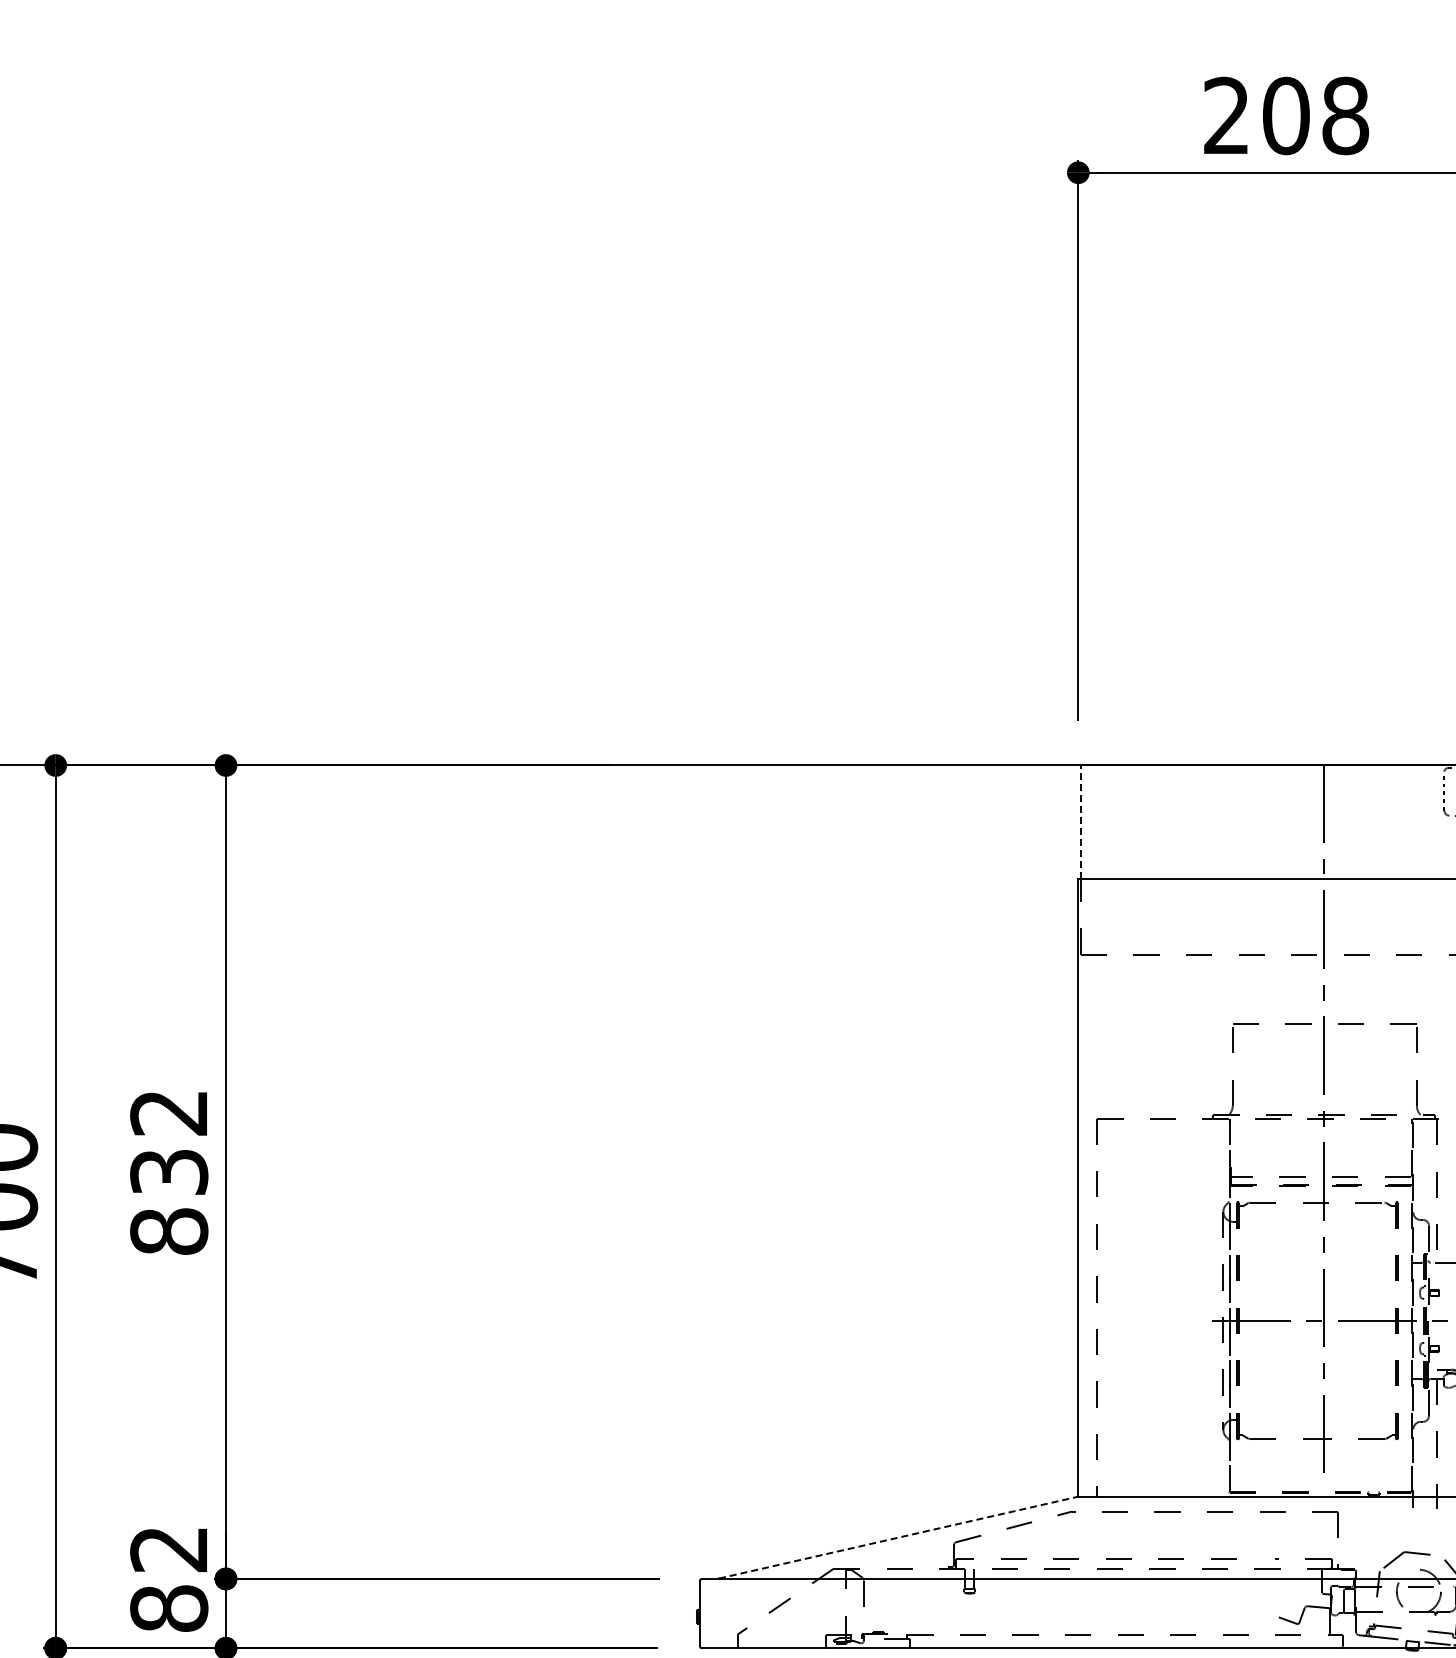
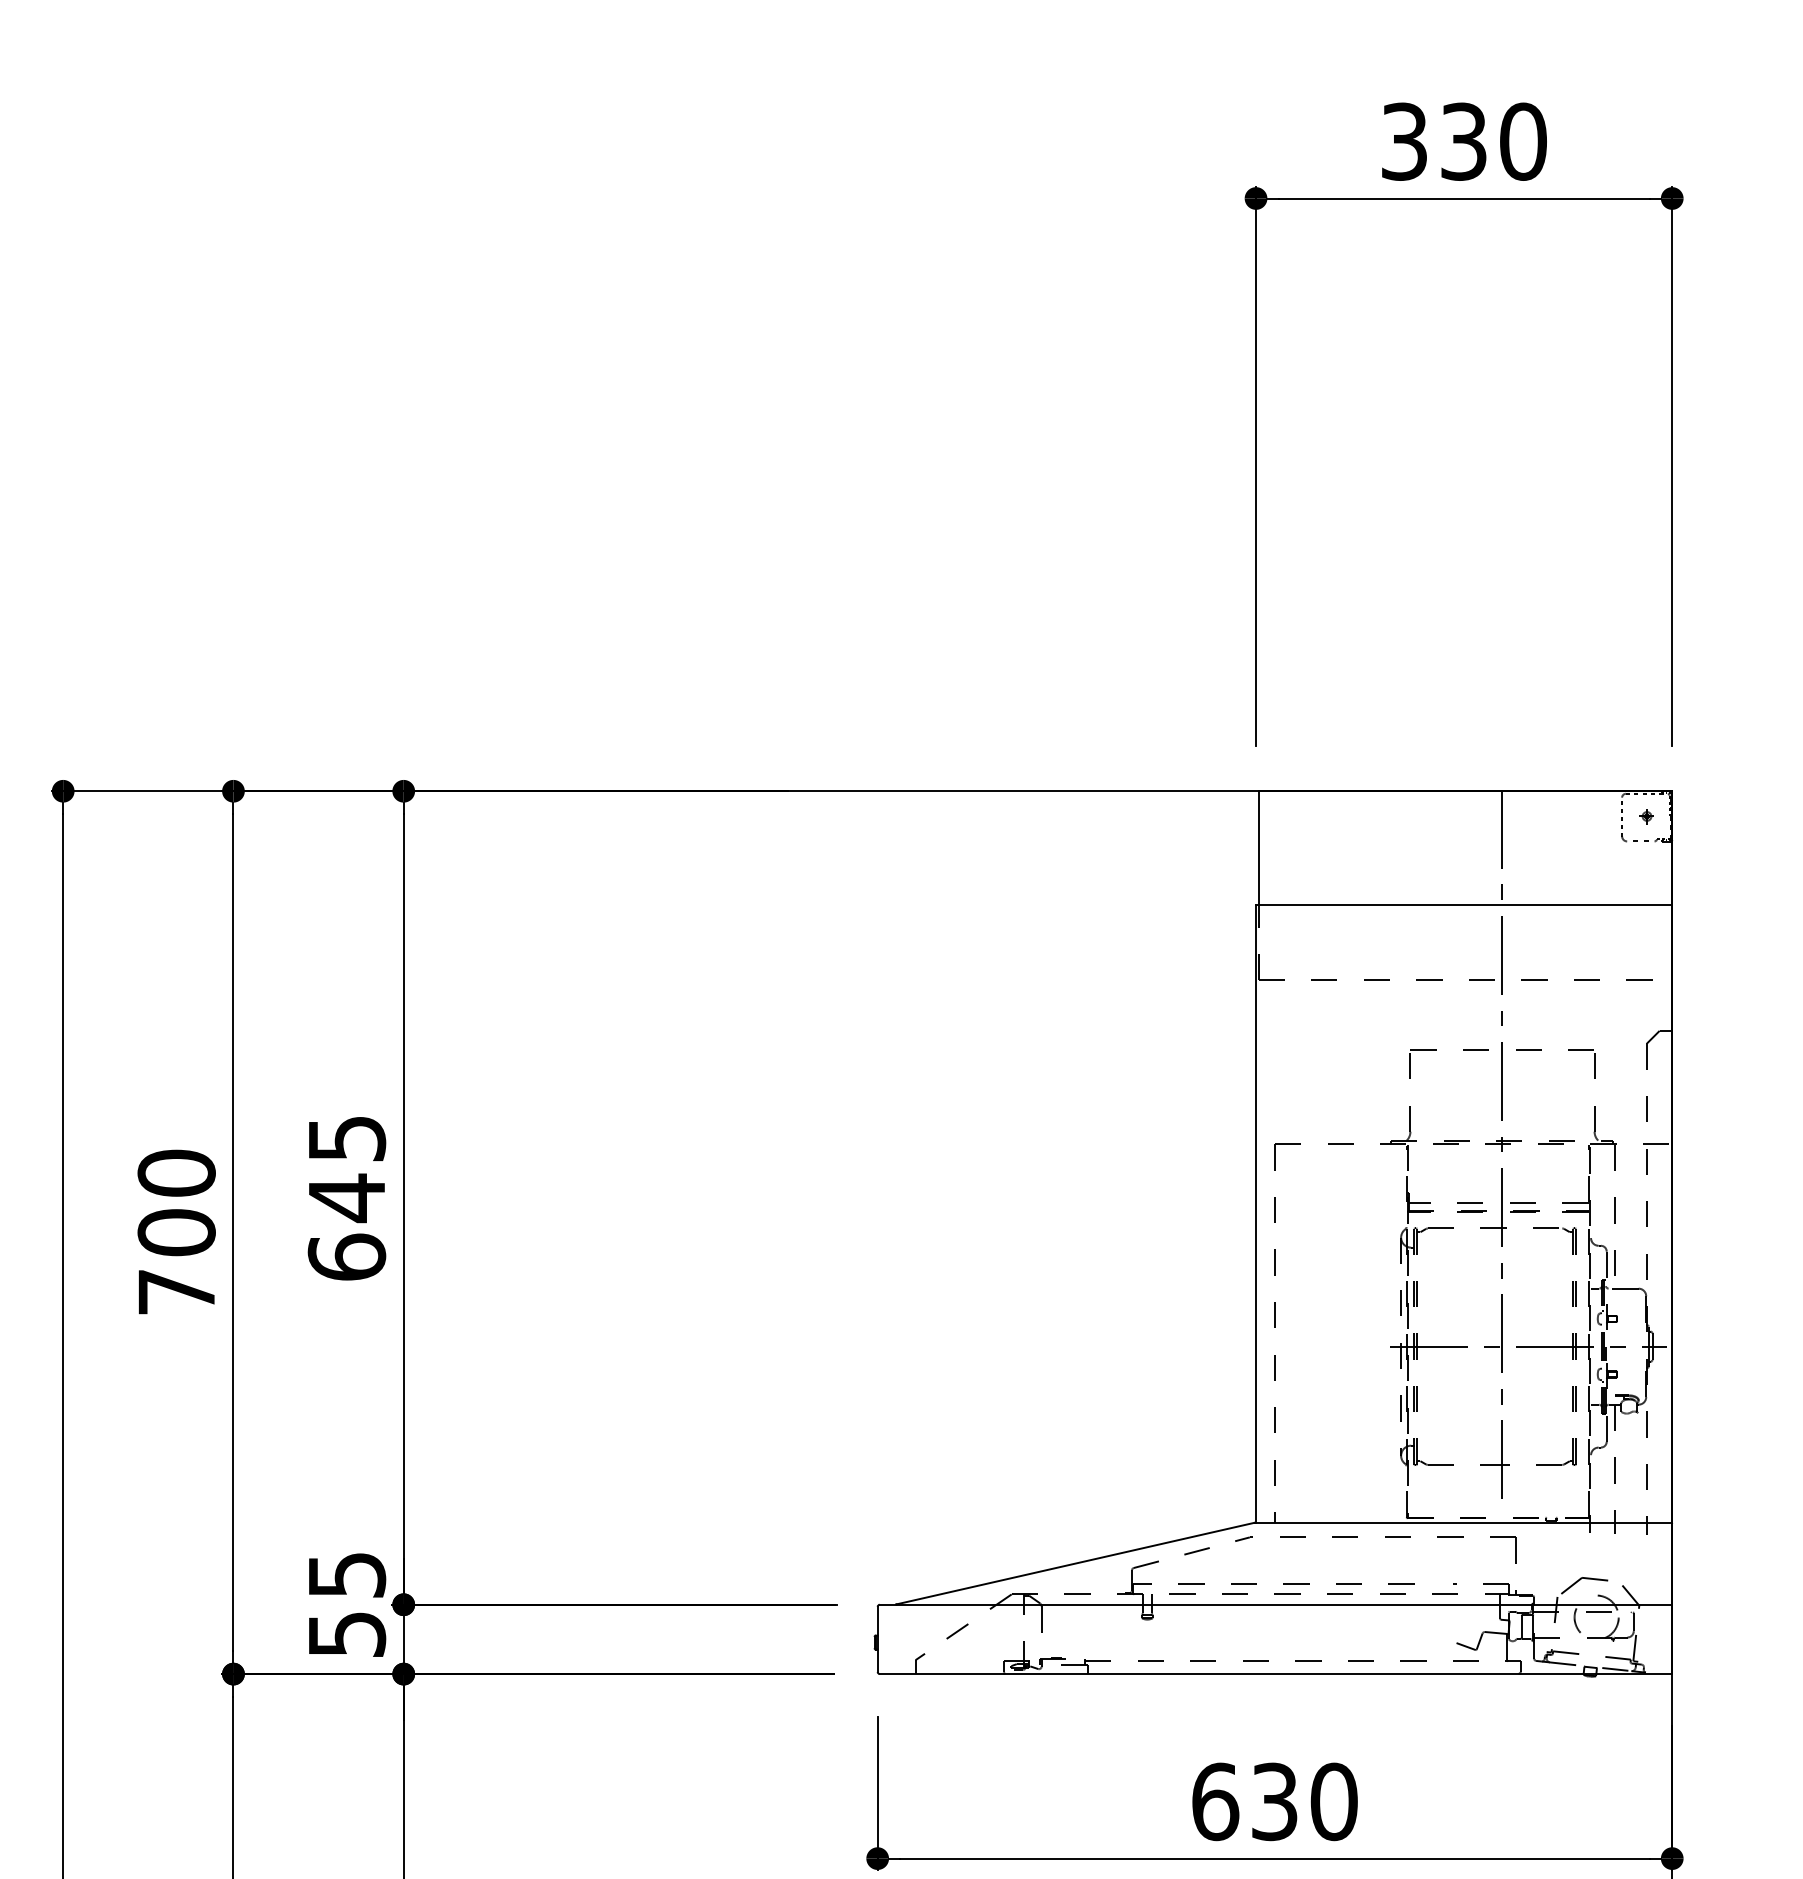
text: (1285, 115) -> (1463, 141), 208 -> 330
line: (1080, 822) -> (1258, 848), dashed -> solid
text: (168, 1172) -> (346, 1198), 832 -> 645
line: (897, 1537) -> (1075, 1563), dashed -> solid
text: (168, 1579) -> (346, 1605), 82 -> 55

